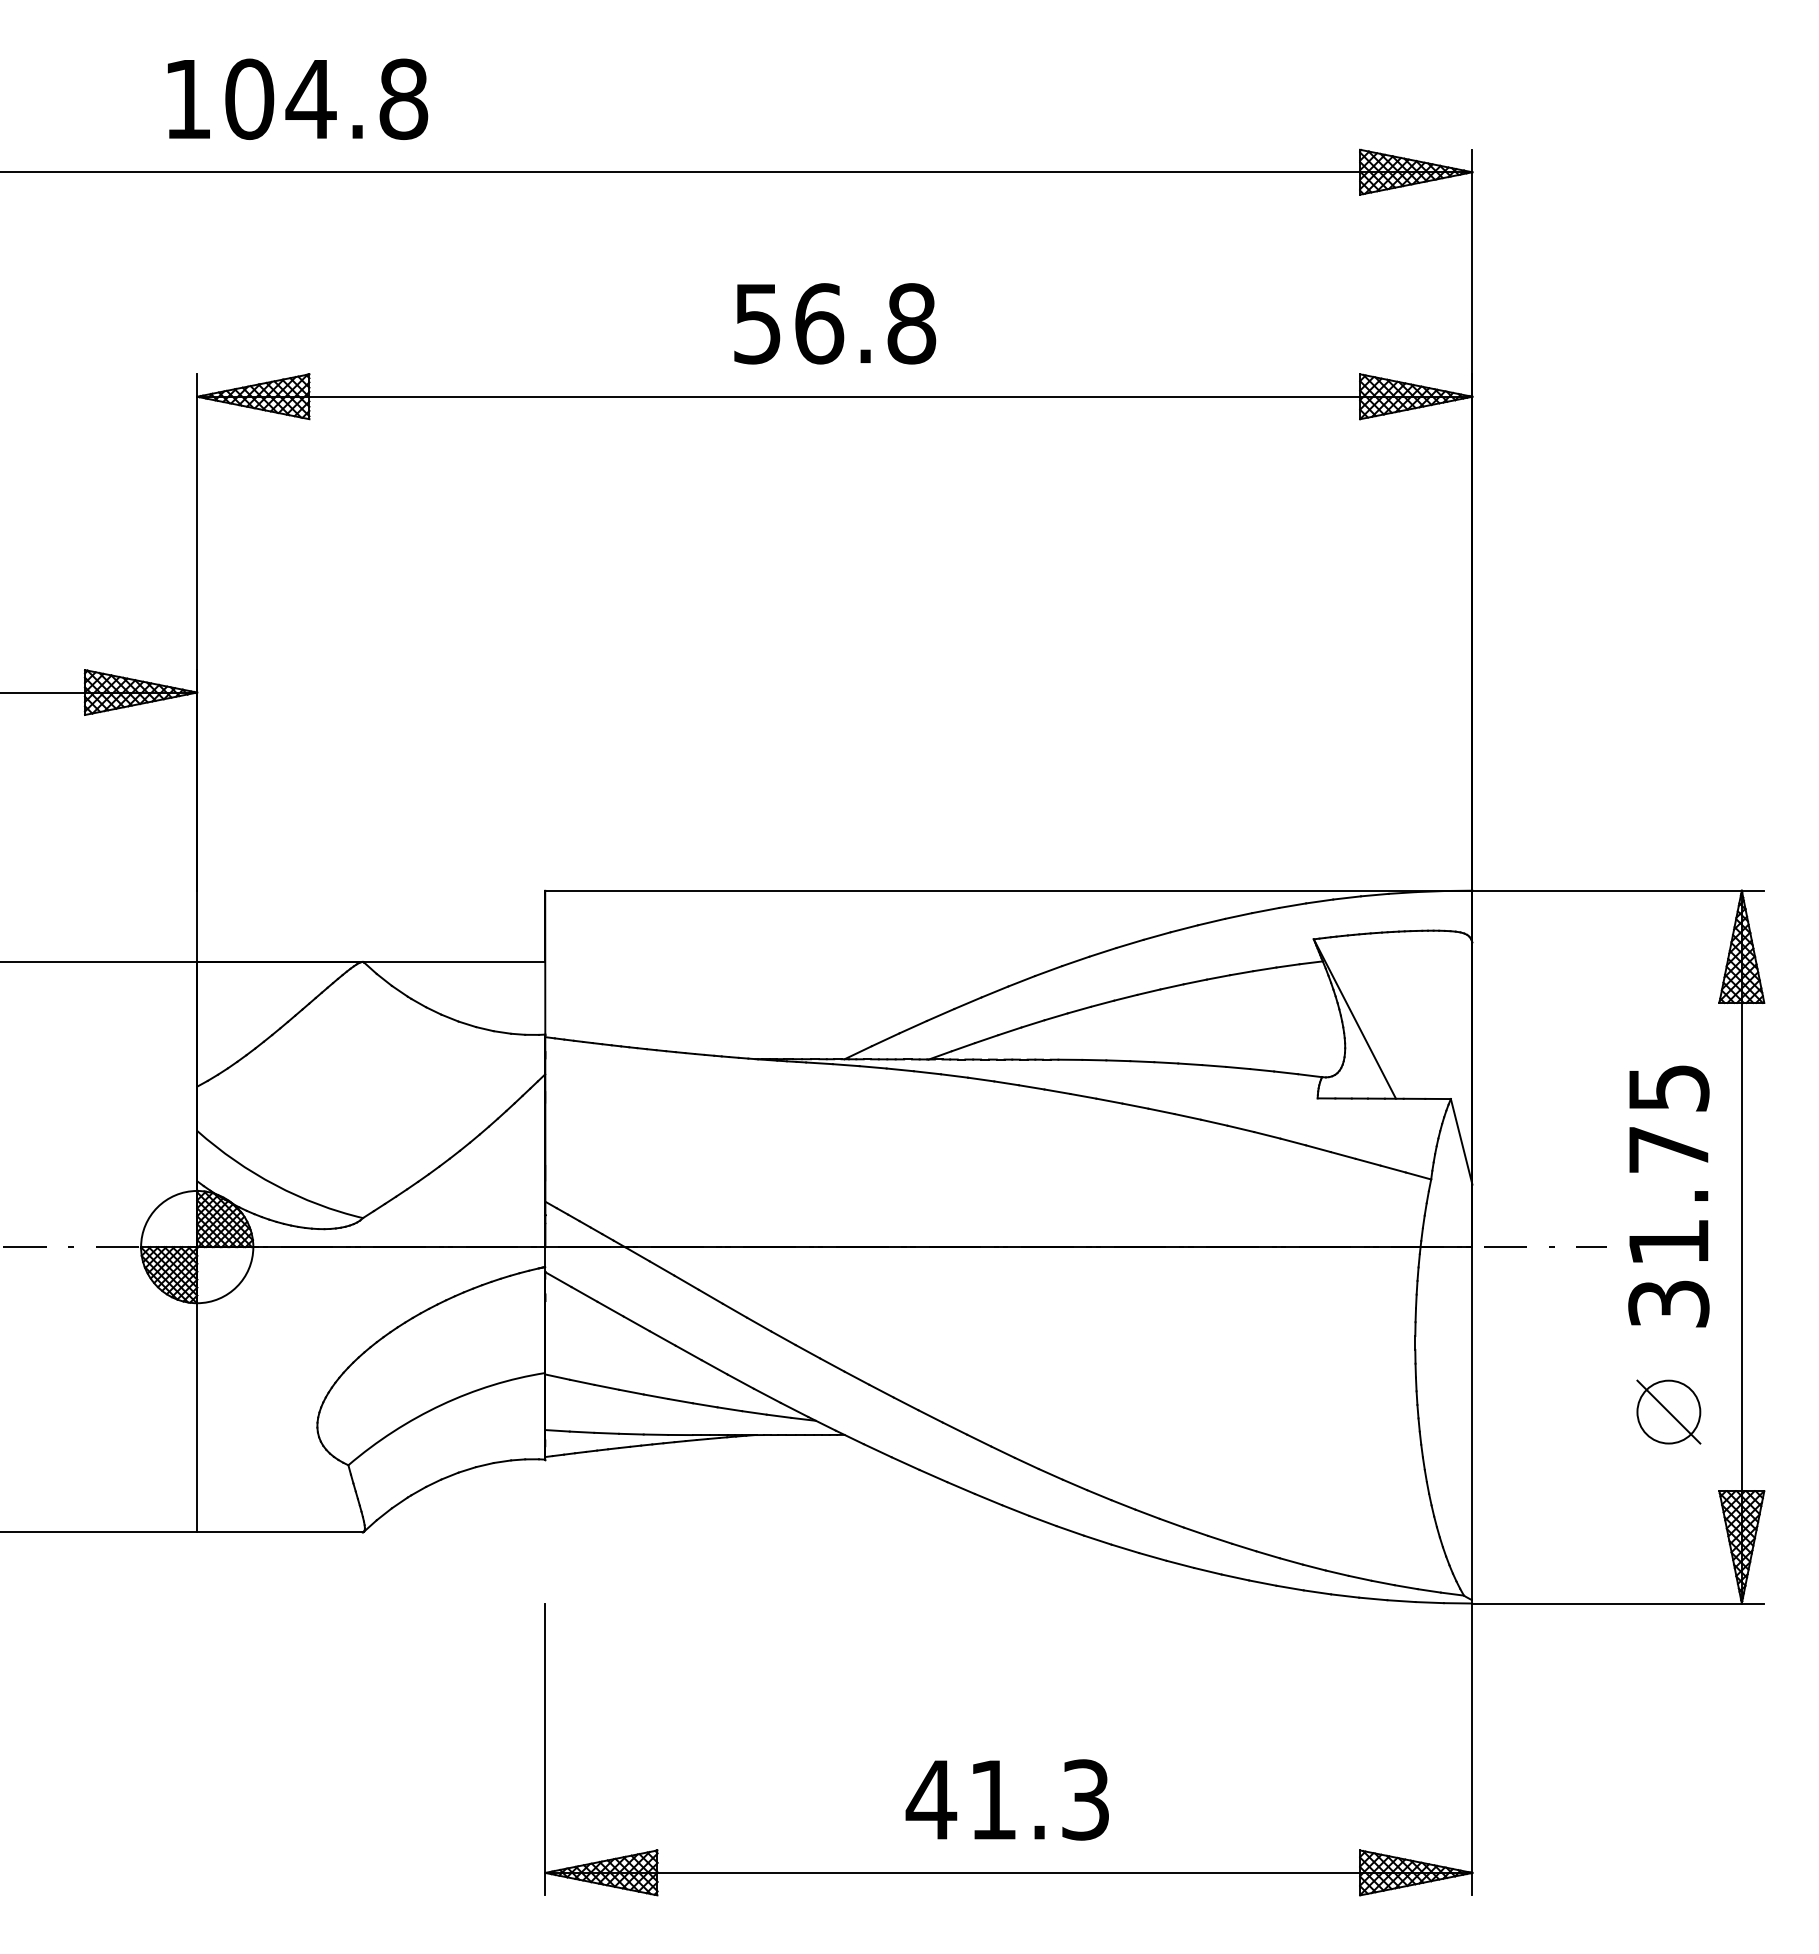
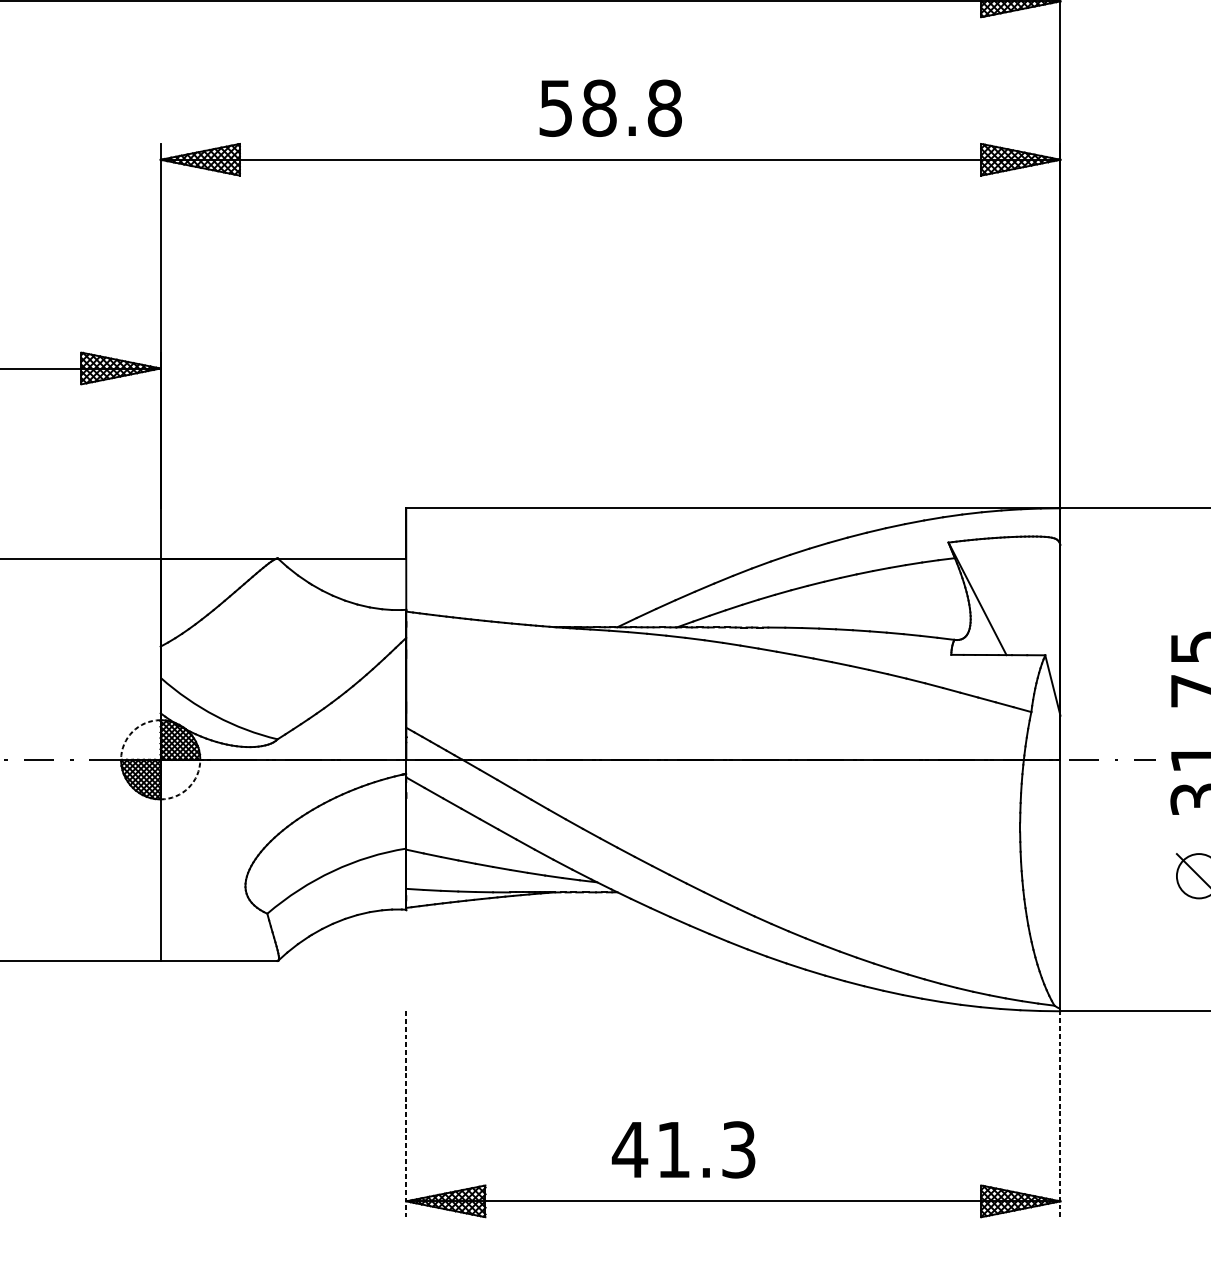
text: (819, 323) -> (599, 108), 56.8 -> 58.8
arc: (157, 1207) -> (132, 731), solid -> dashed
arc: (236, 1286) -> (188, 787), solid -> dashed
line: (545, 1749) -> (406, 1114), solid -> dashed
line: (1472, 1749) -> (1060, 1114), solid -> dashed
text: (1006, 1799) -> (683, 1149), moved

